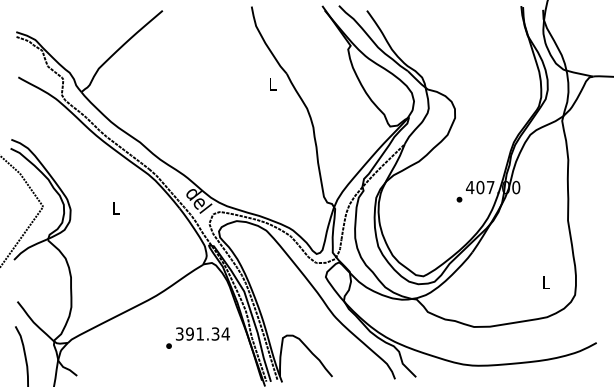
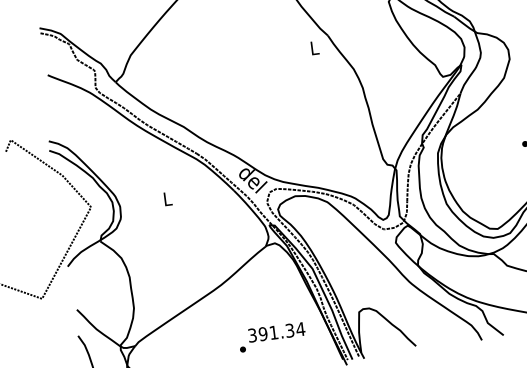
text: (197, 337) -> (271, 336), moved

